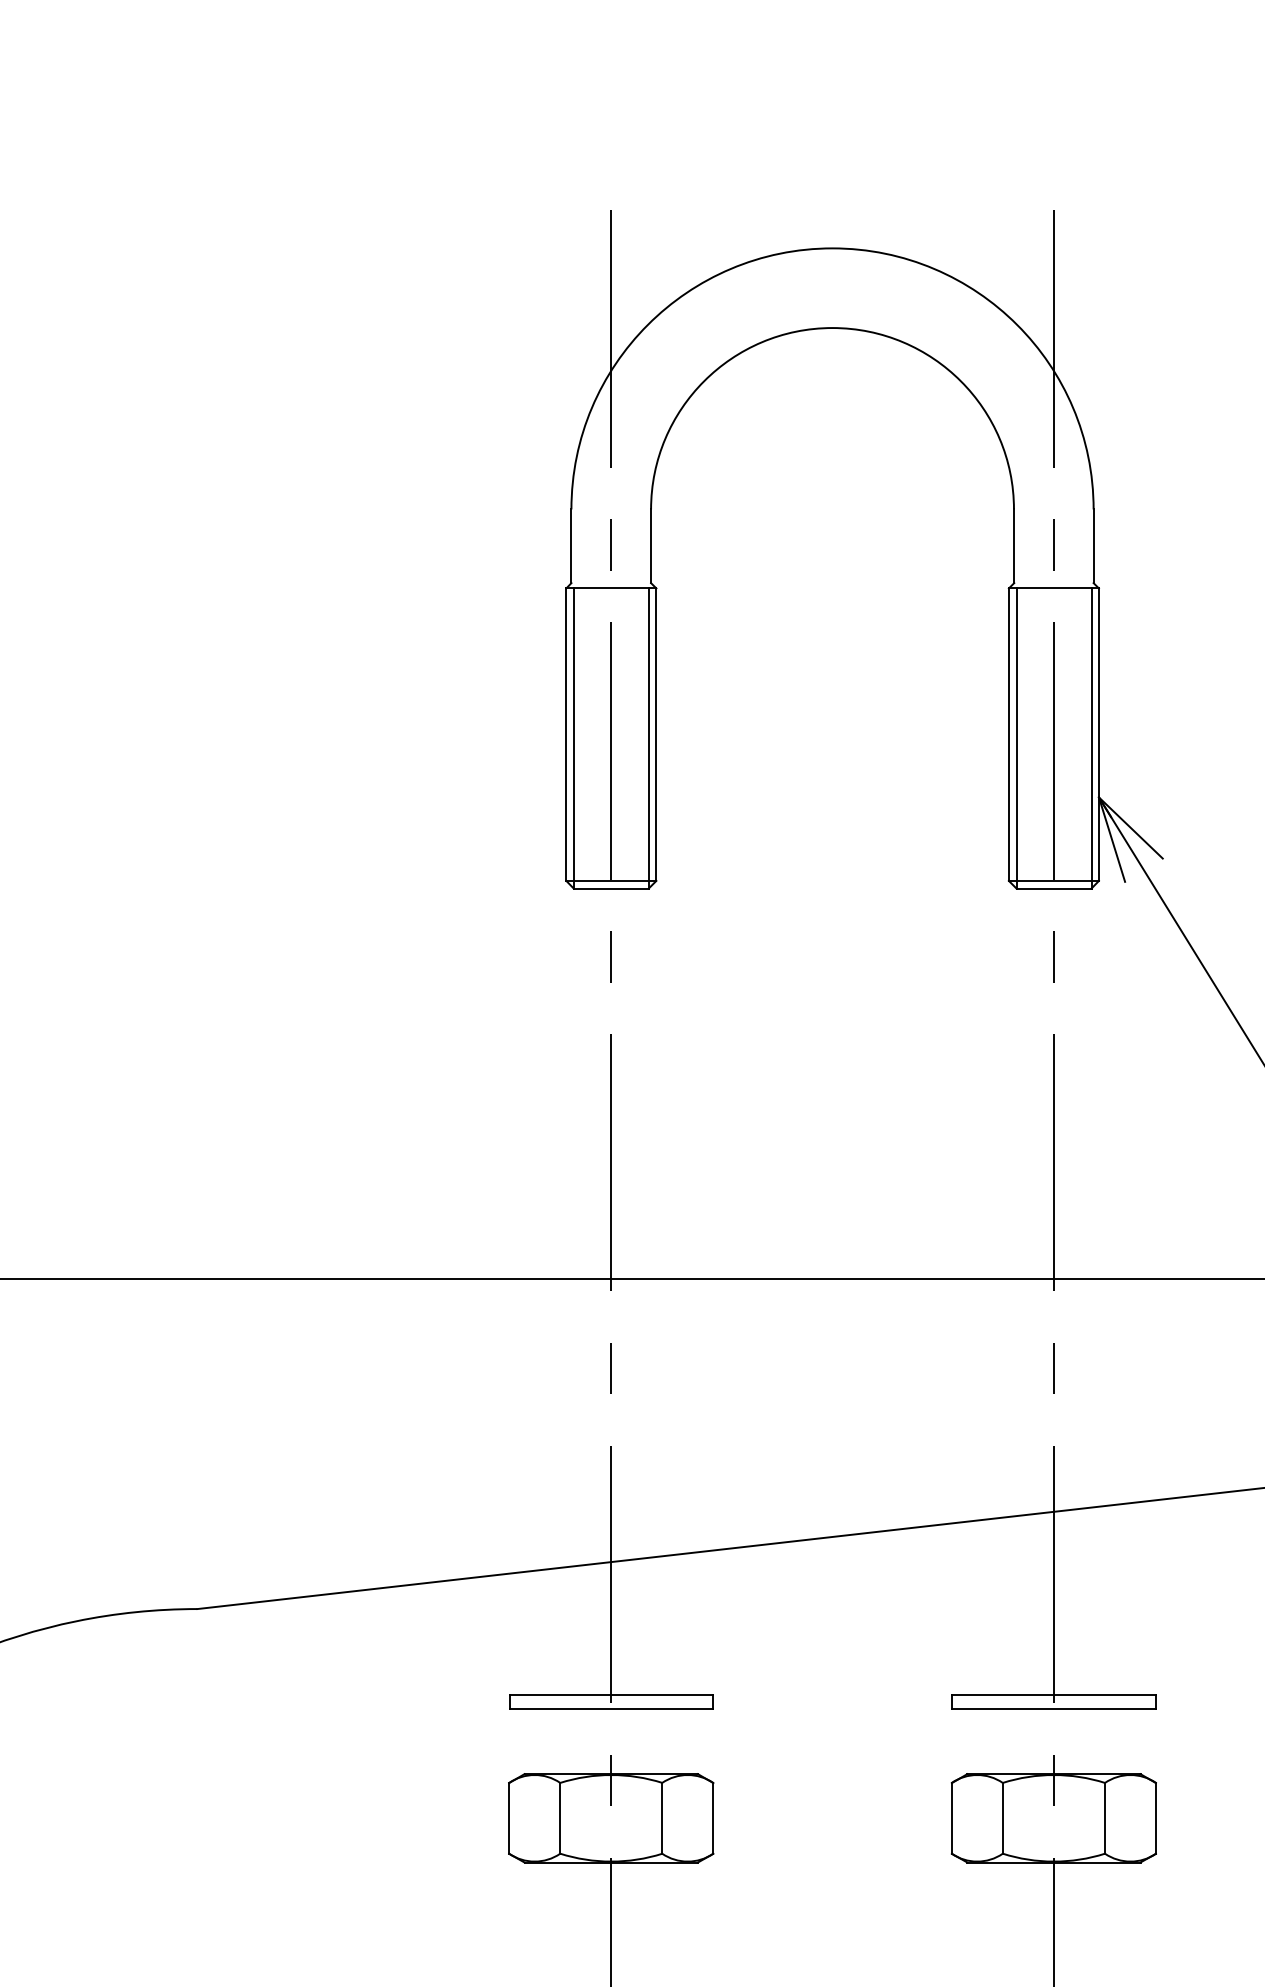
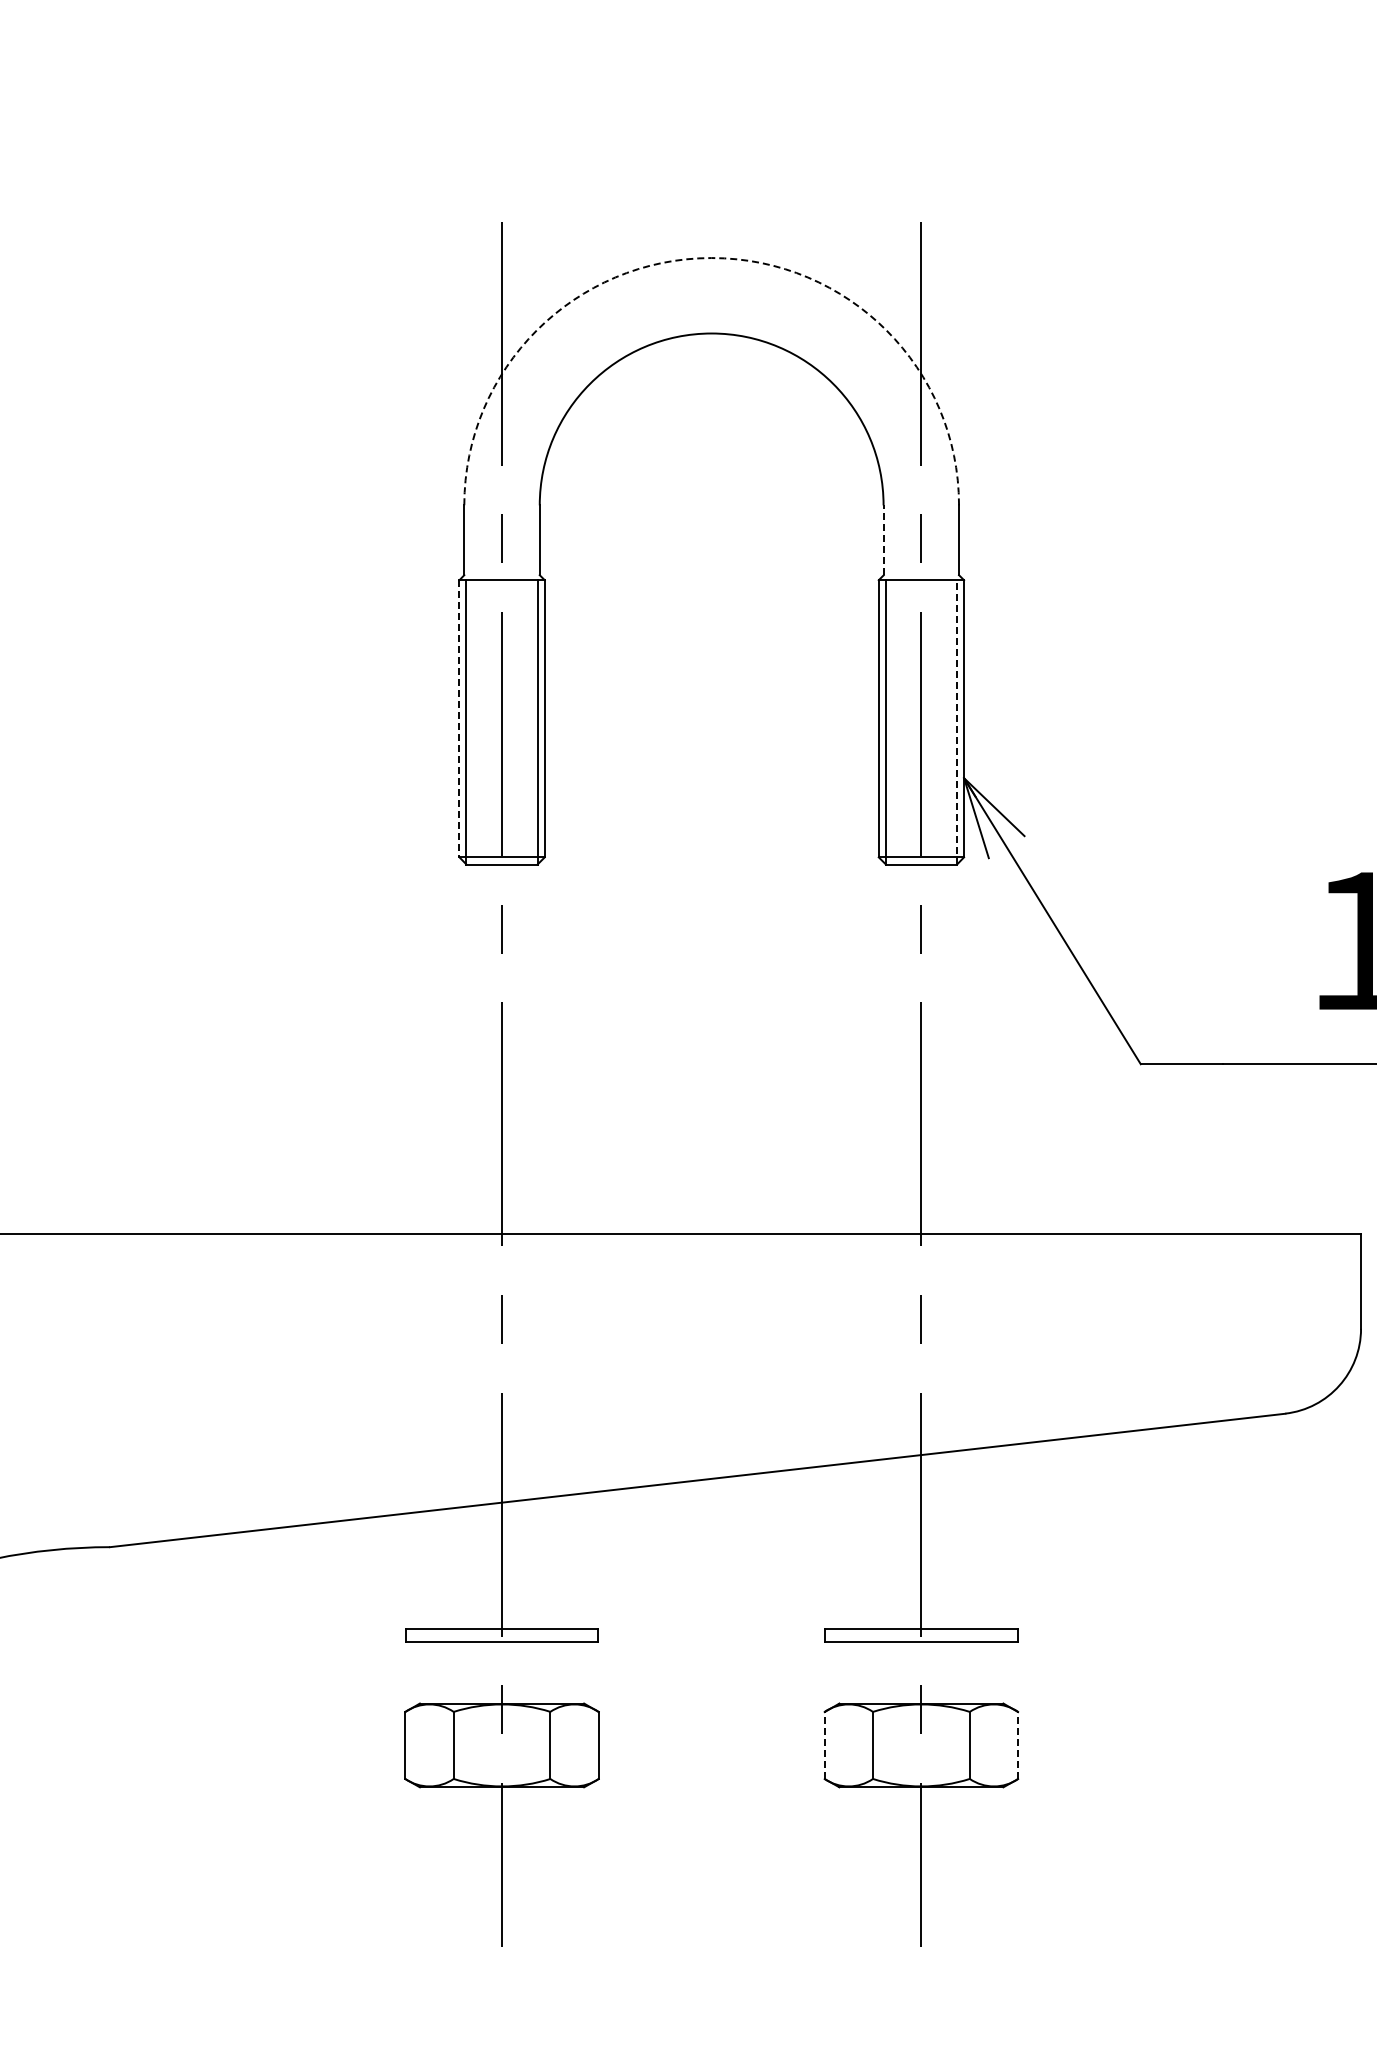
arc: (832, 248) -> (711, 258), solid -> dashed
line: (1013, 546) -> (883, 540), solid -> dashed
line: (566, 734) -> (459, 718), solid -> dashed
line: (1092, 737) -> (957, 721), solid -> dashed
line: (951, 1818) -> (824, 1745), solid -> dashed
line: (1156, 1818) -> (1018, 1745), solid -> dashed

